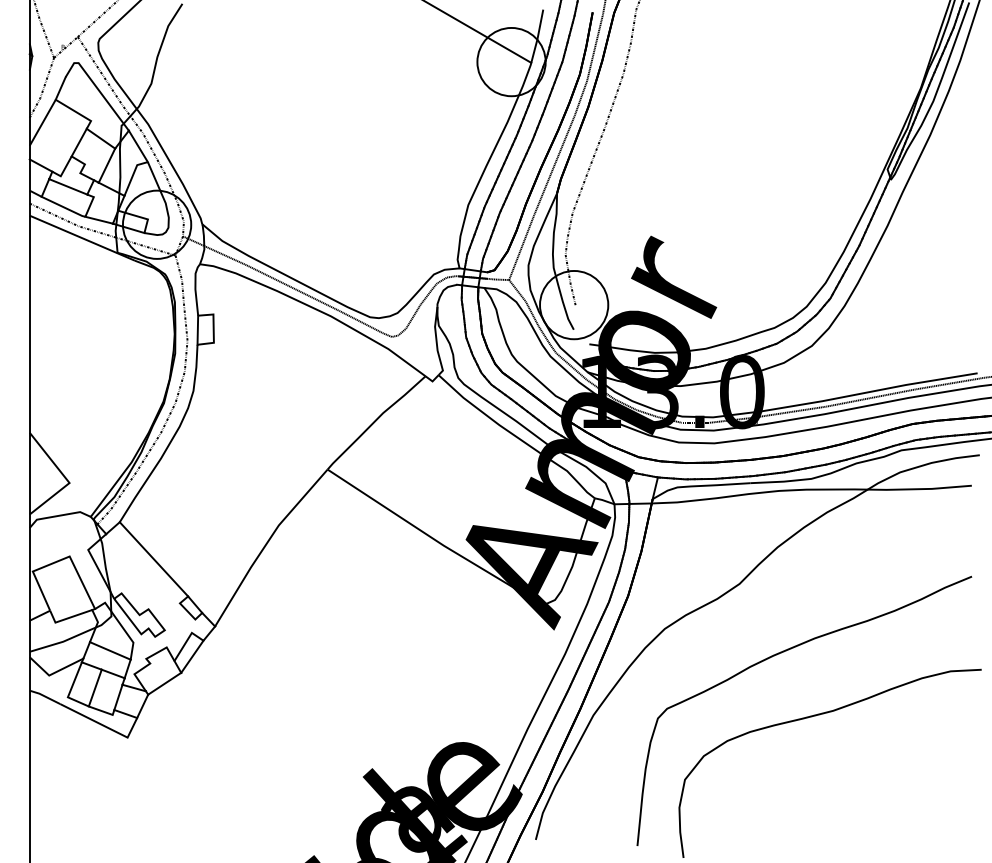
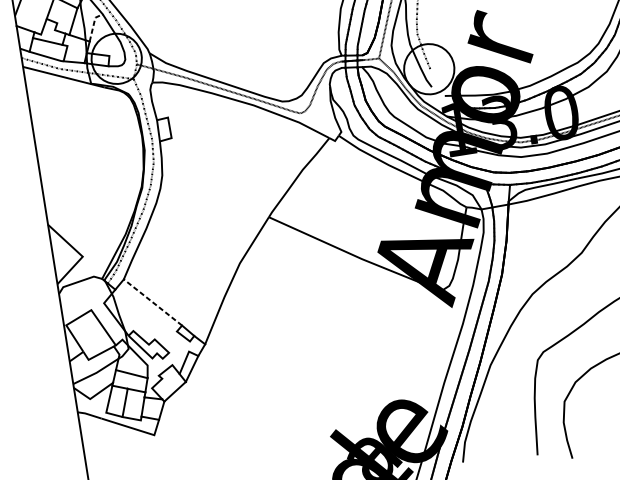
line: (133, 174) -> (93, 24), solid -> dashed
line: (153, 558) -> (152, 301), solid -> dashed

